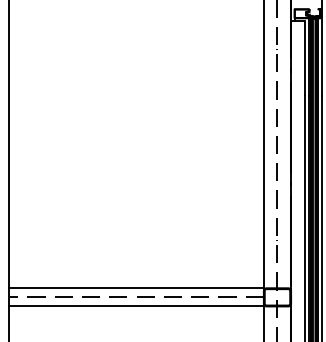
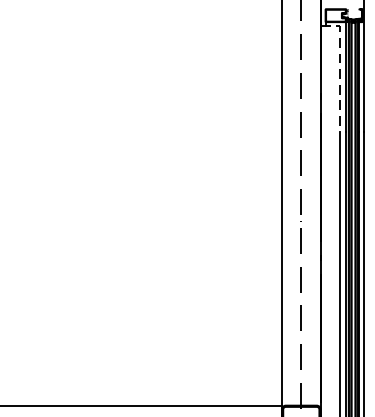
line: (304, 50) -> (339, 67), solid -> dashed

